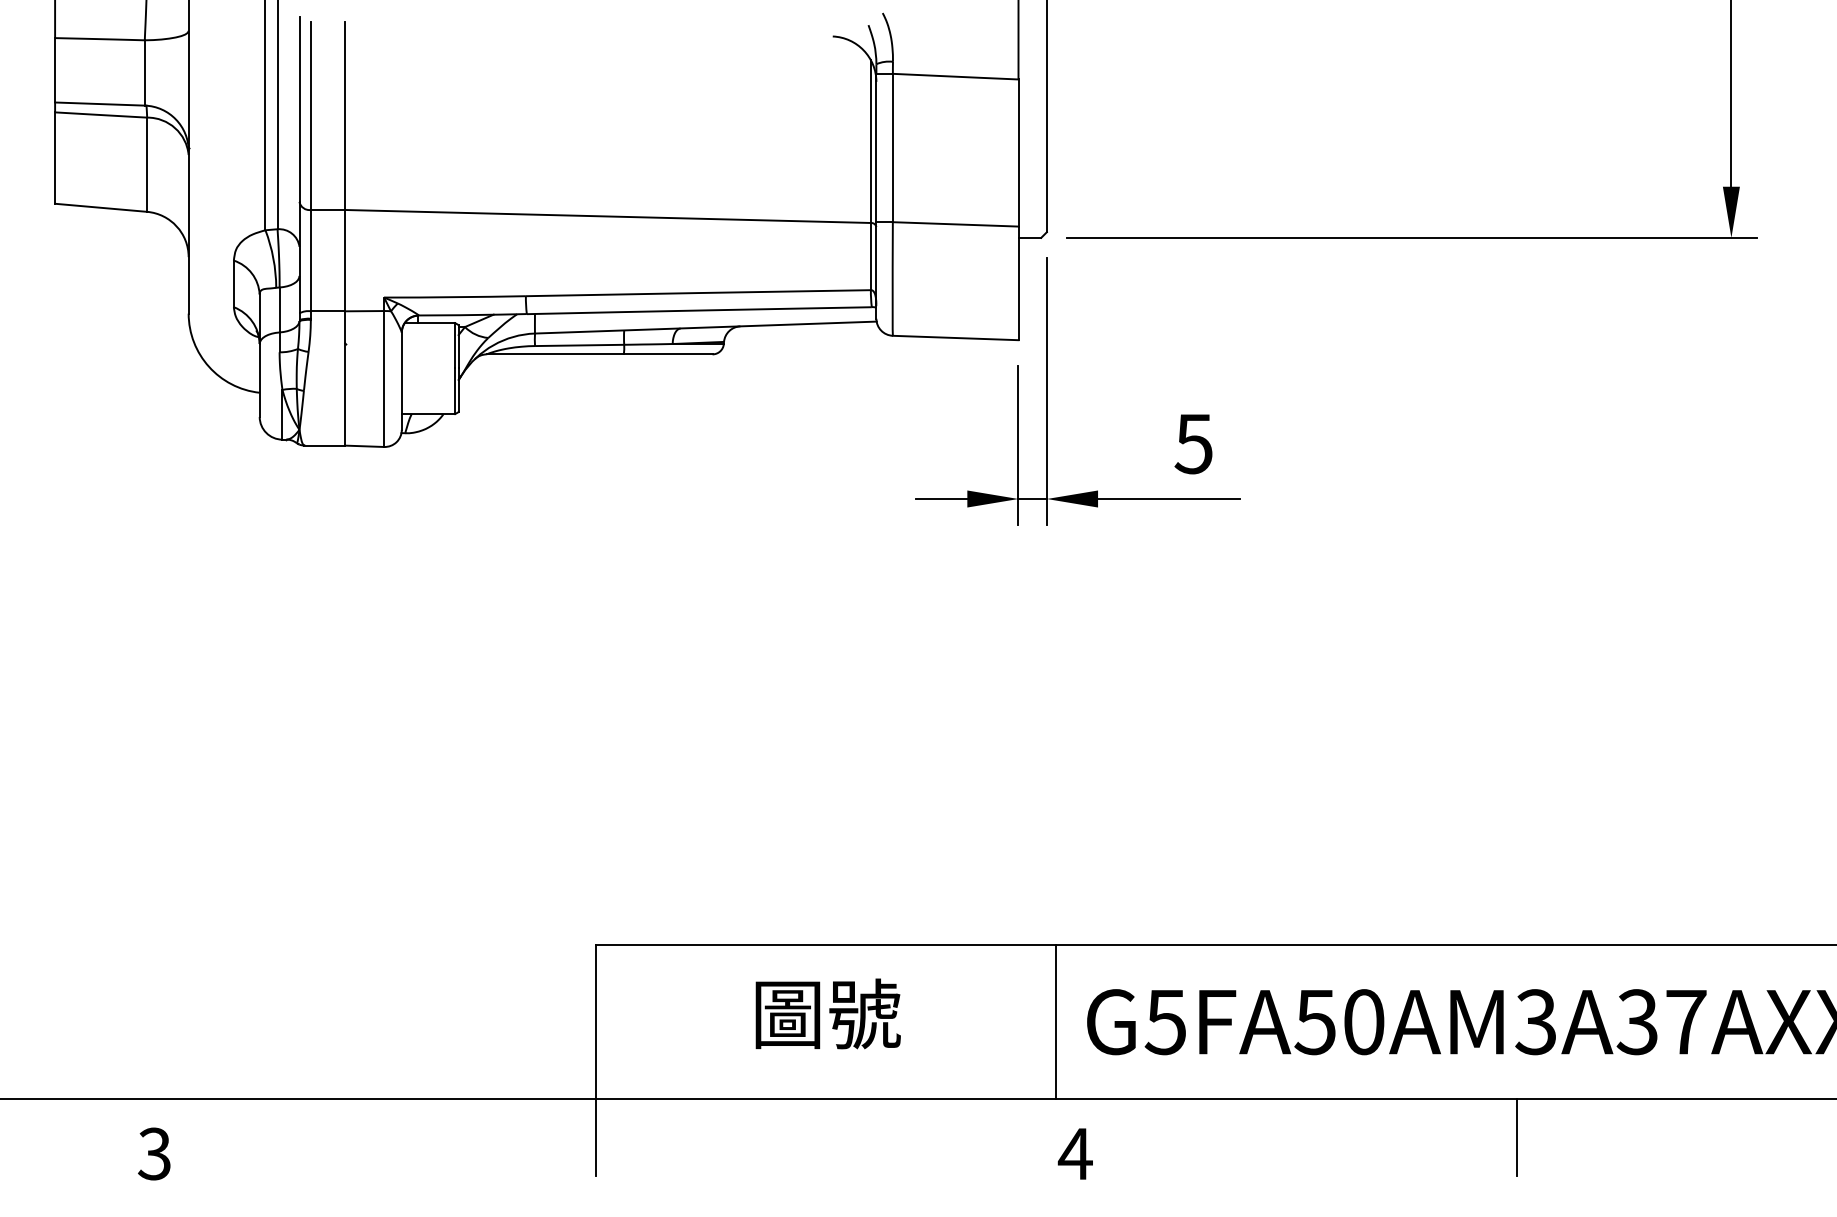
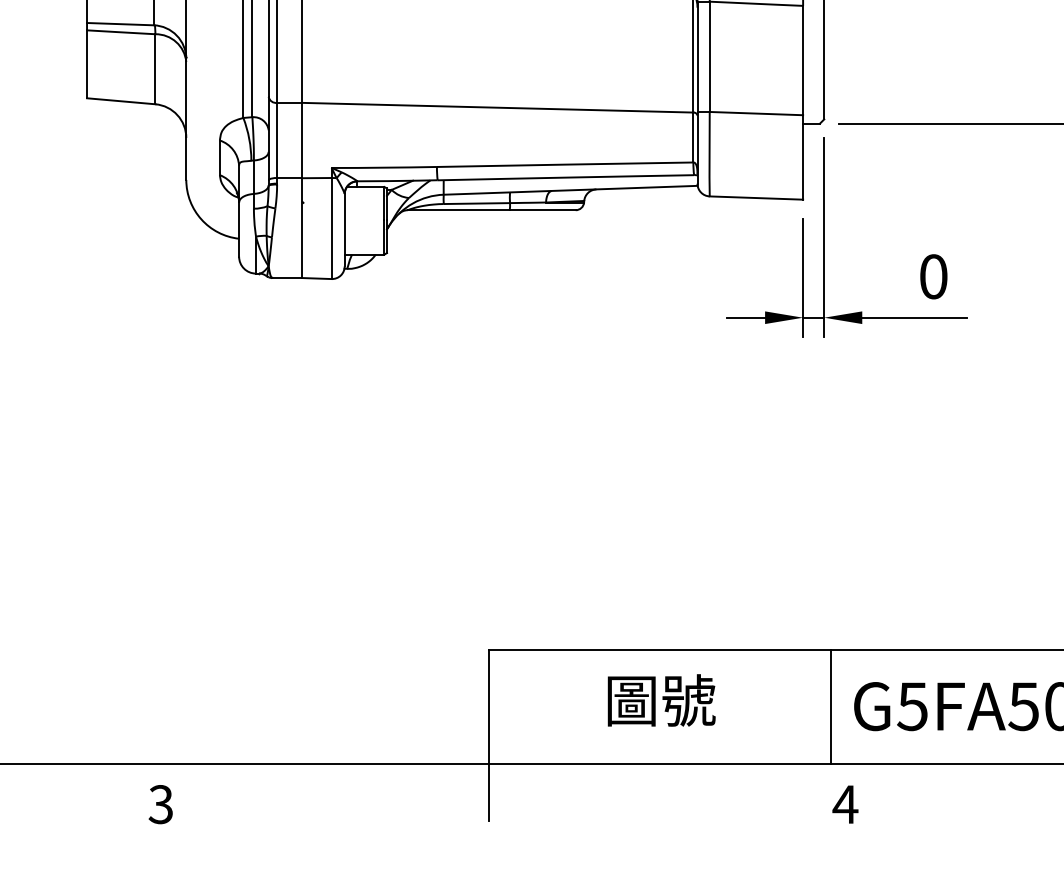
text: (1193, 443) -> (933, 276), 5 -> 0

